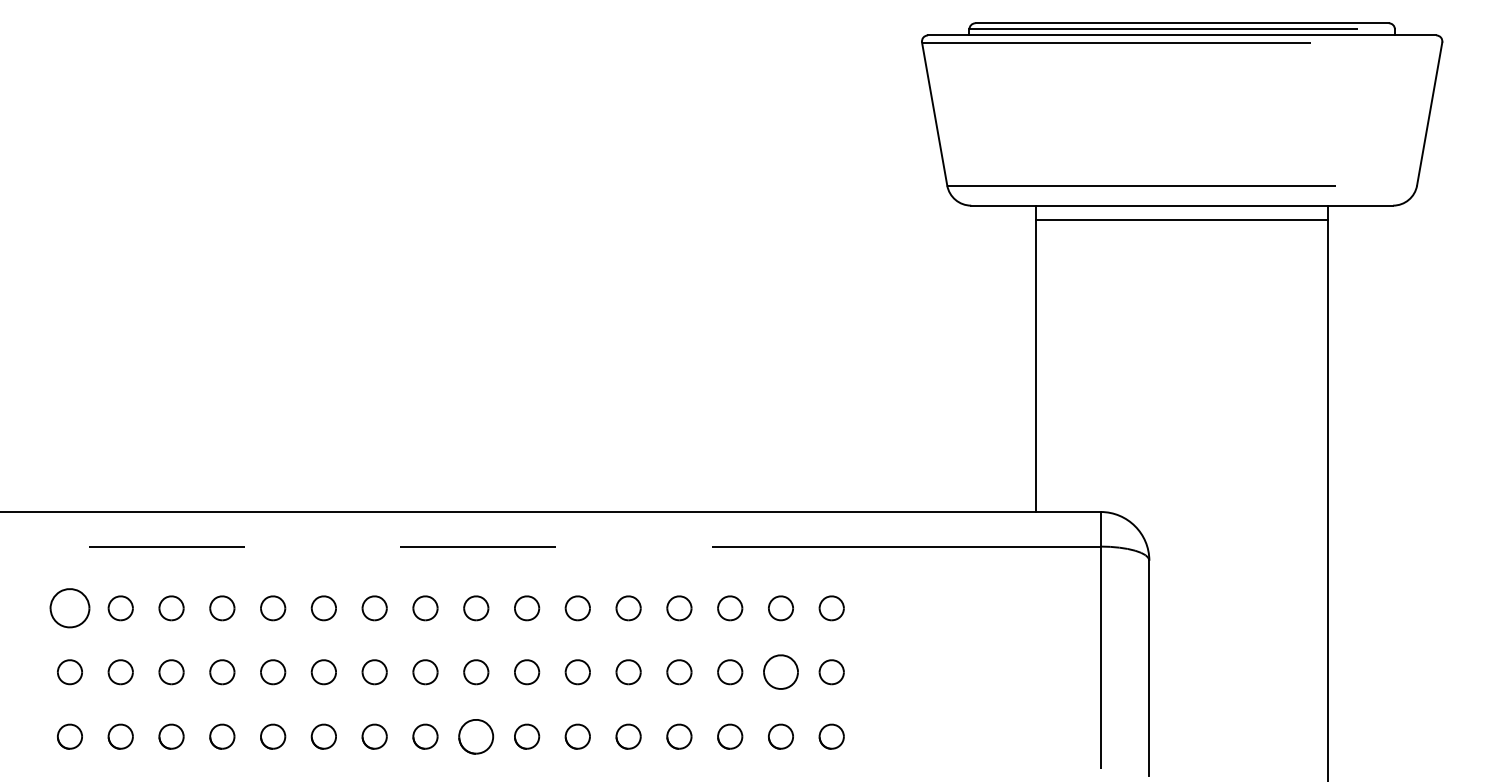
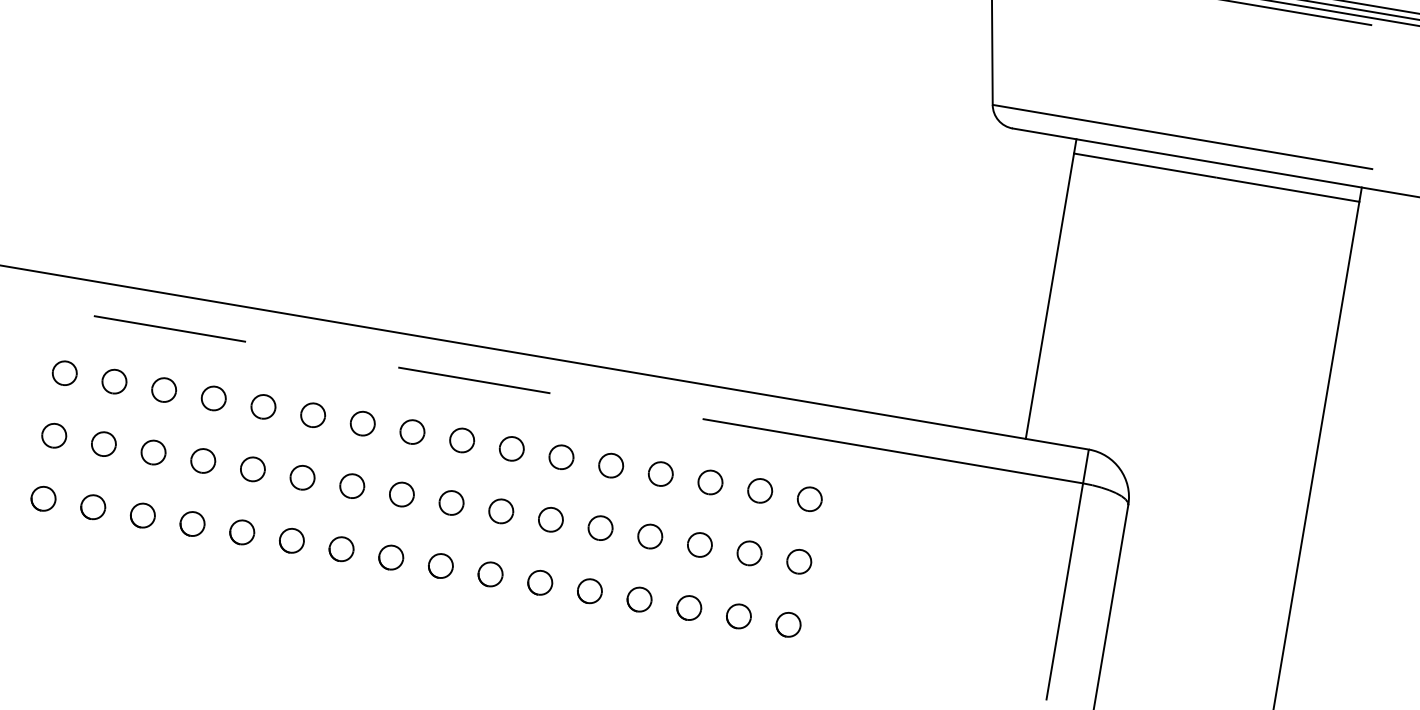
part: (69, 608) -> (64, 373), size x0.62
part: (780, 672) -> (749, 553), size x0.71
part: (476, 736) -> (441, 565), size x0.71

